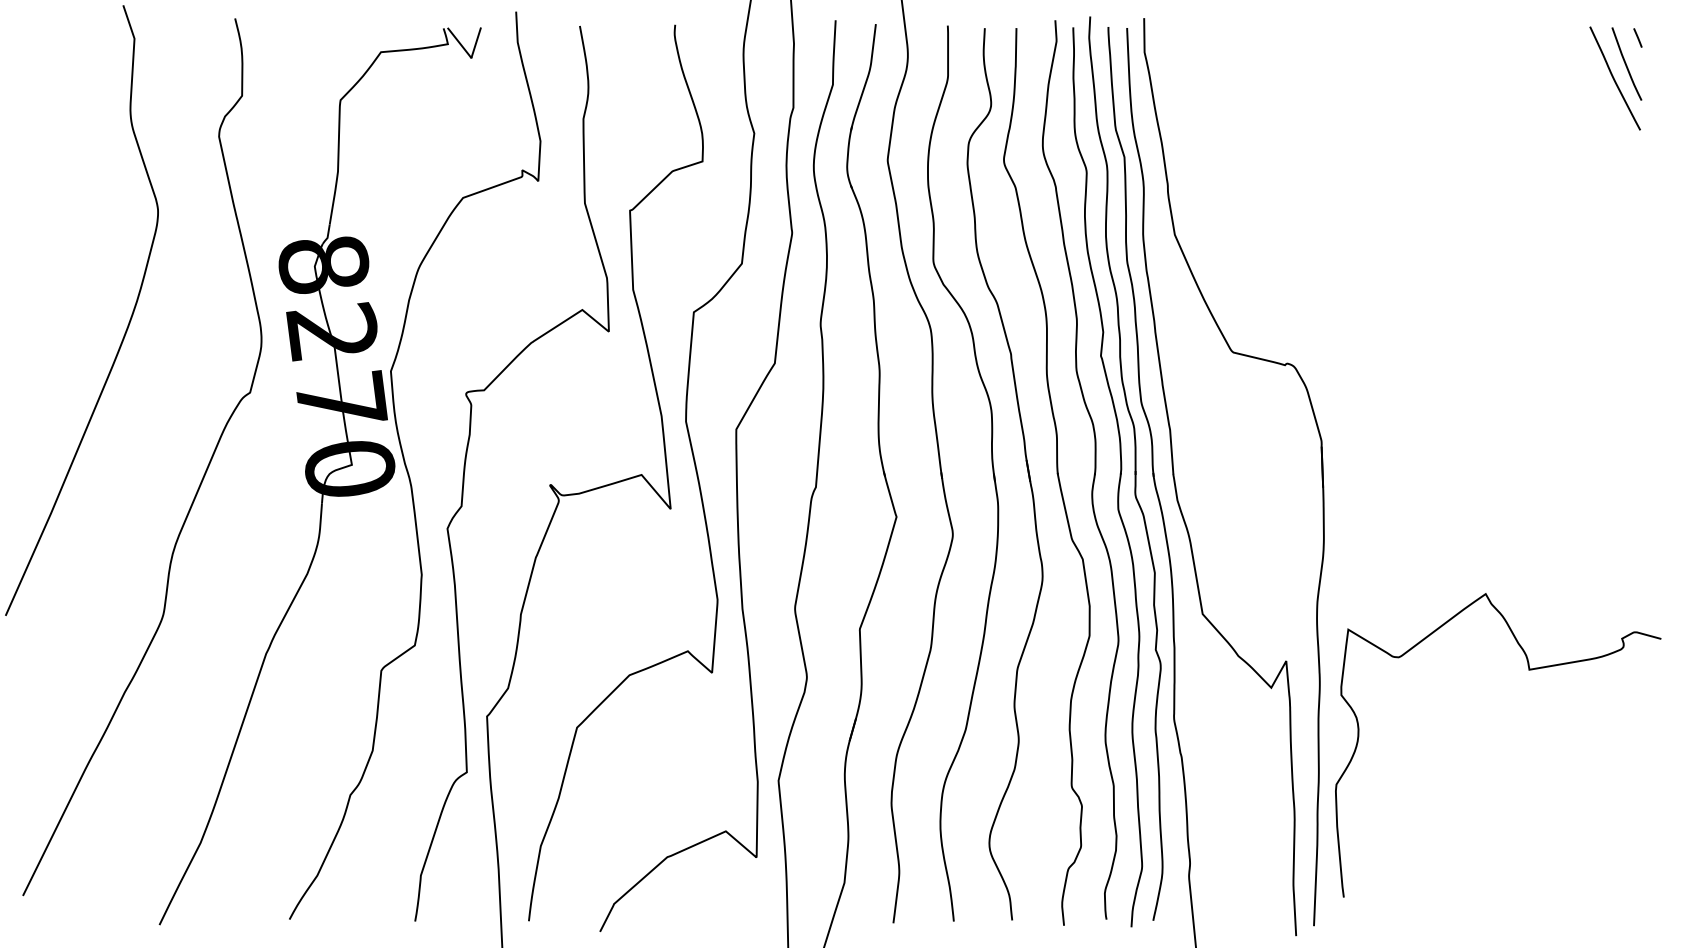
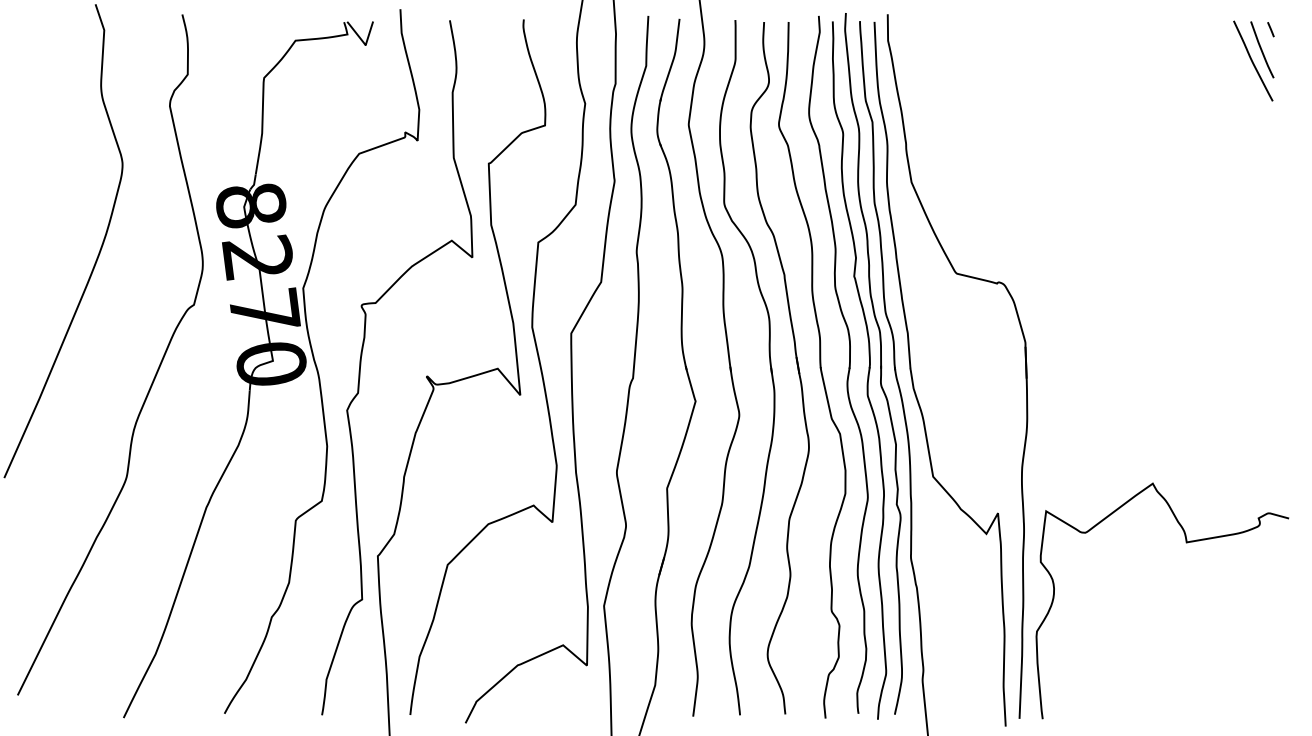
curve: (1528, 670) -> (1186, 542), moved

